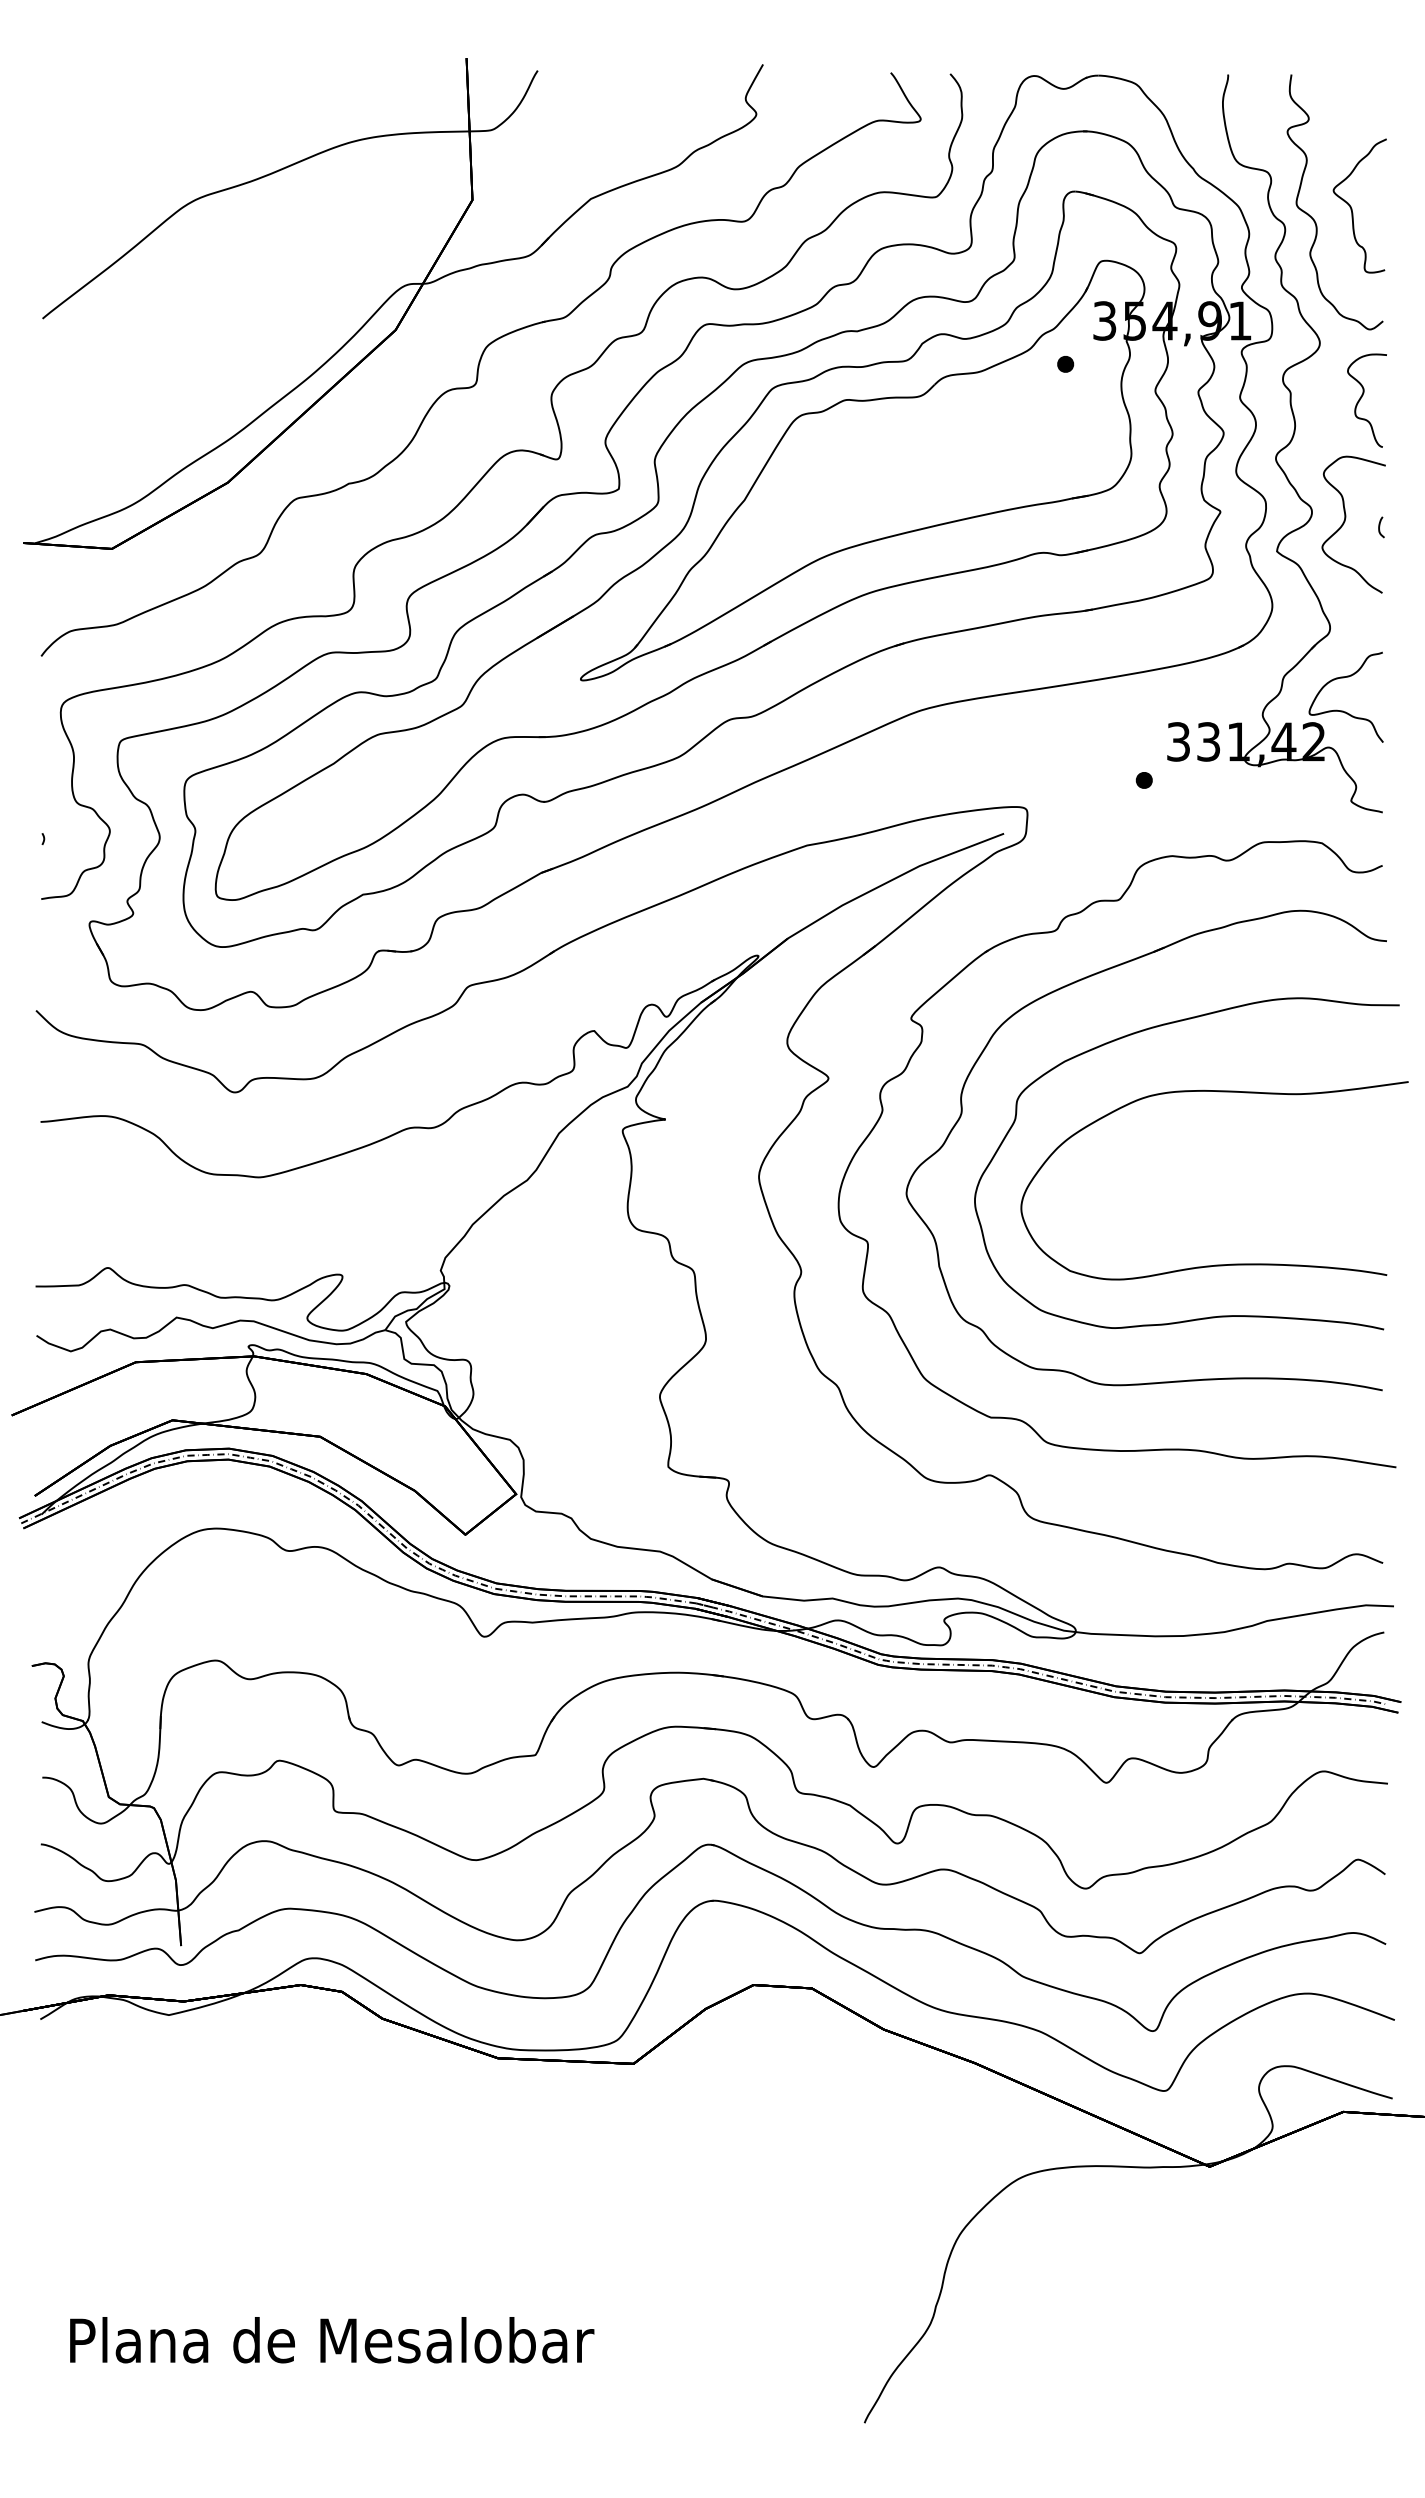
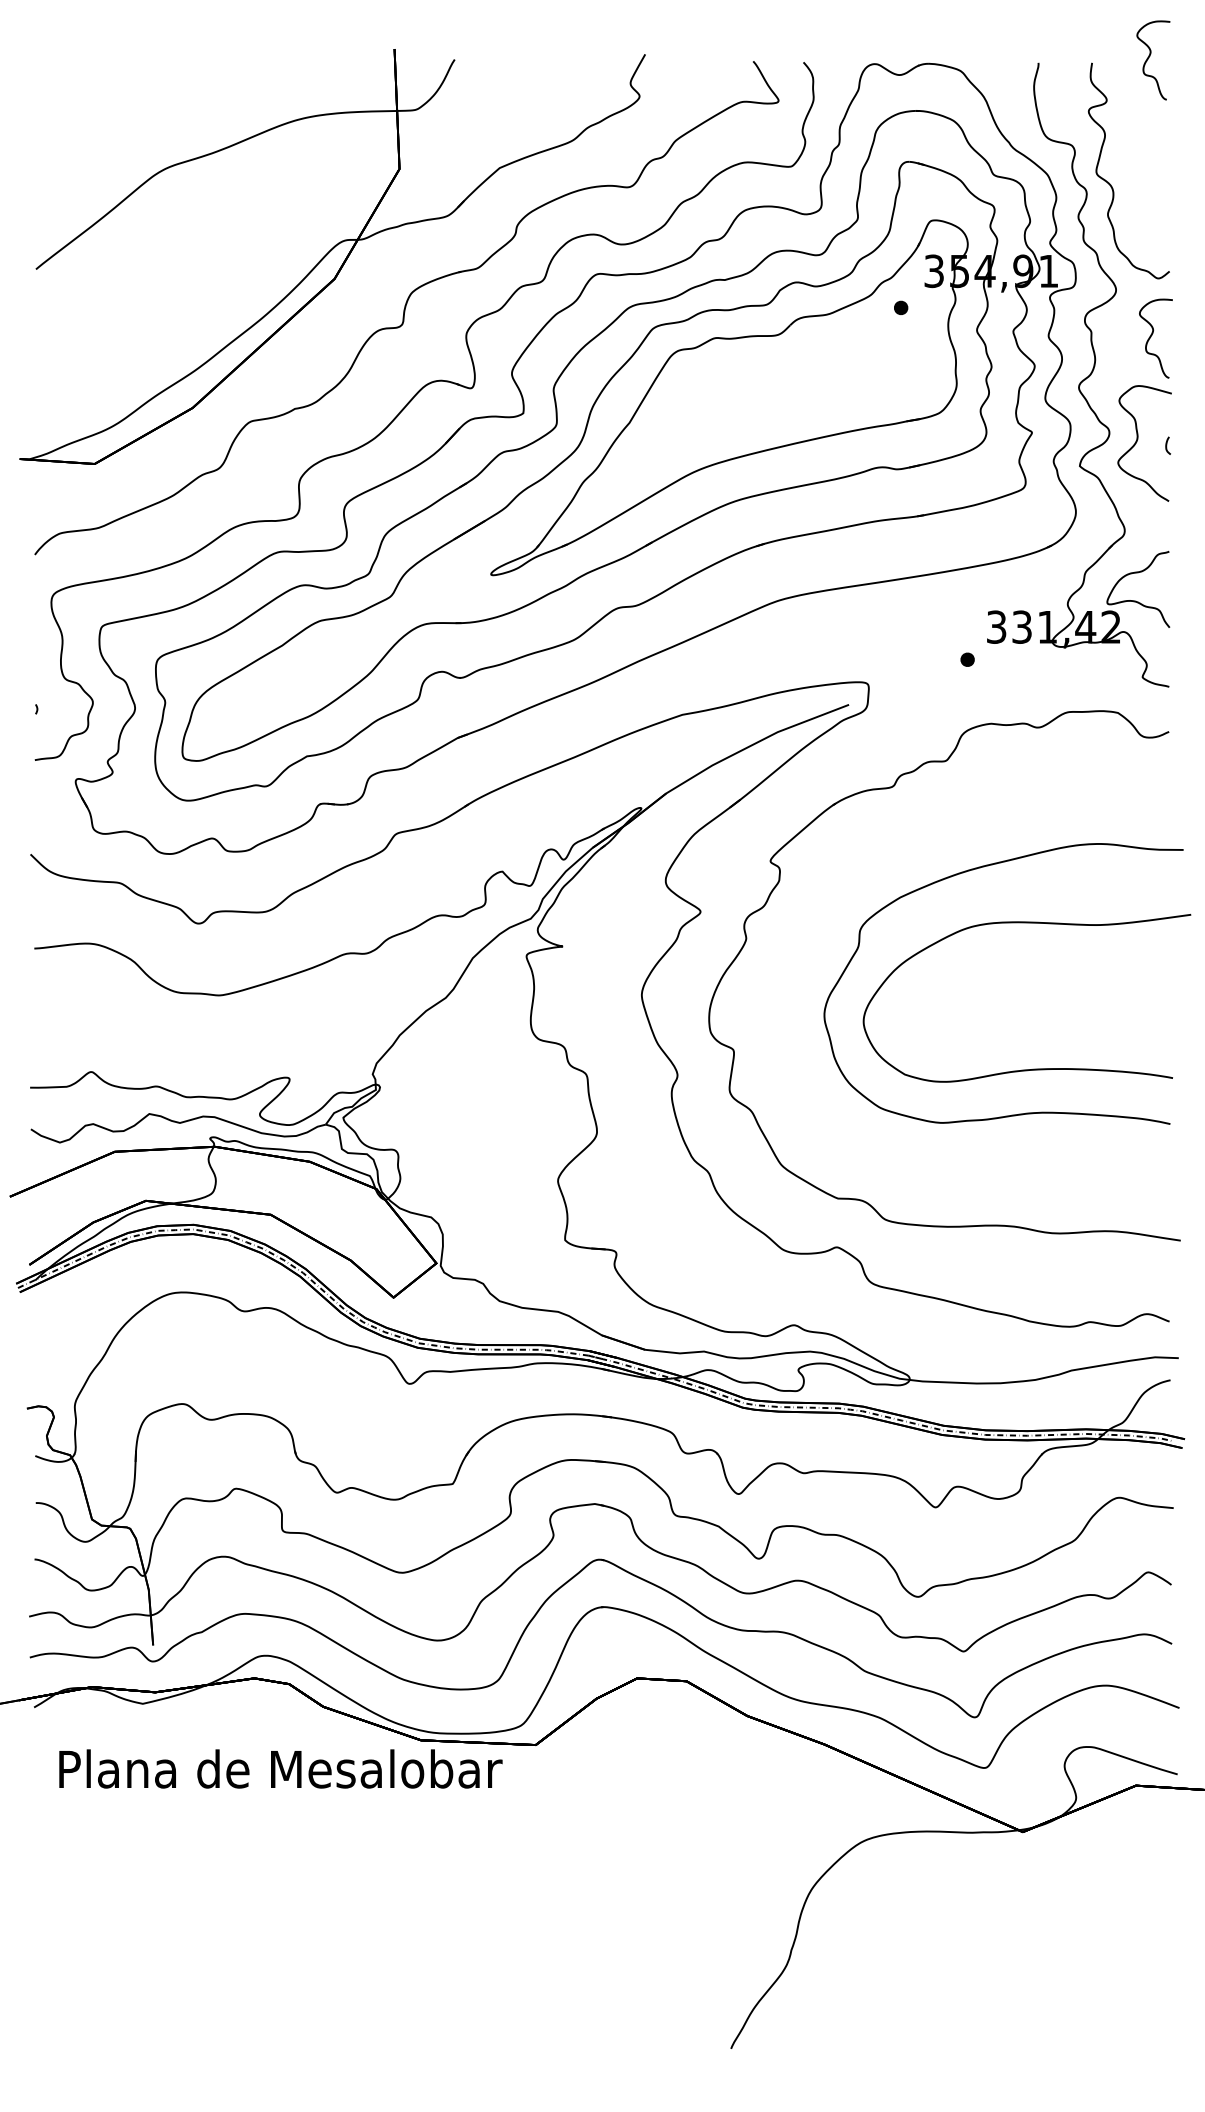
curve: (1359, 68) -> (1149, 57), added
curve: (1352, 208) -> (1143, 176), removed
part: (1077, 982) -> (911, 830), removed
text: (332, 2340) -> (281, 1769), moved

